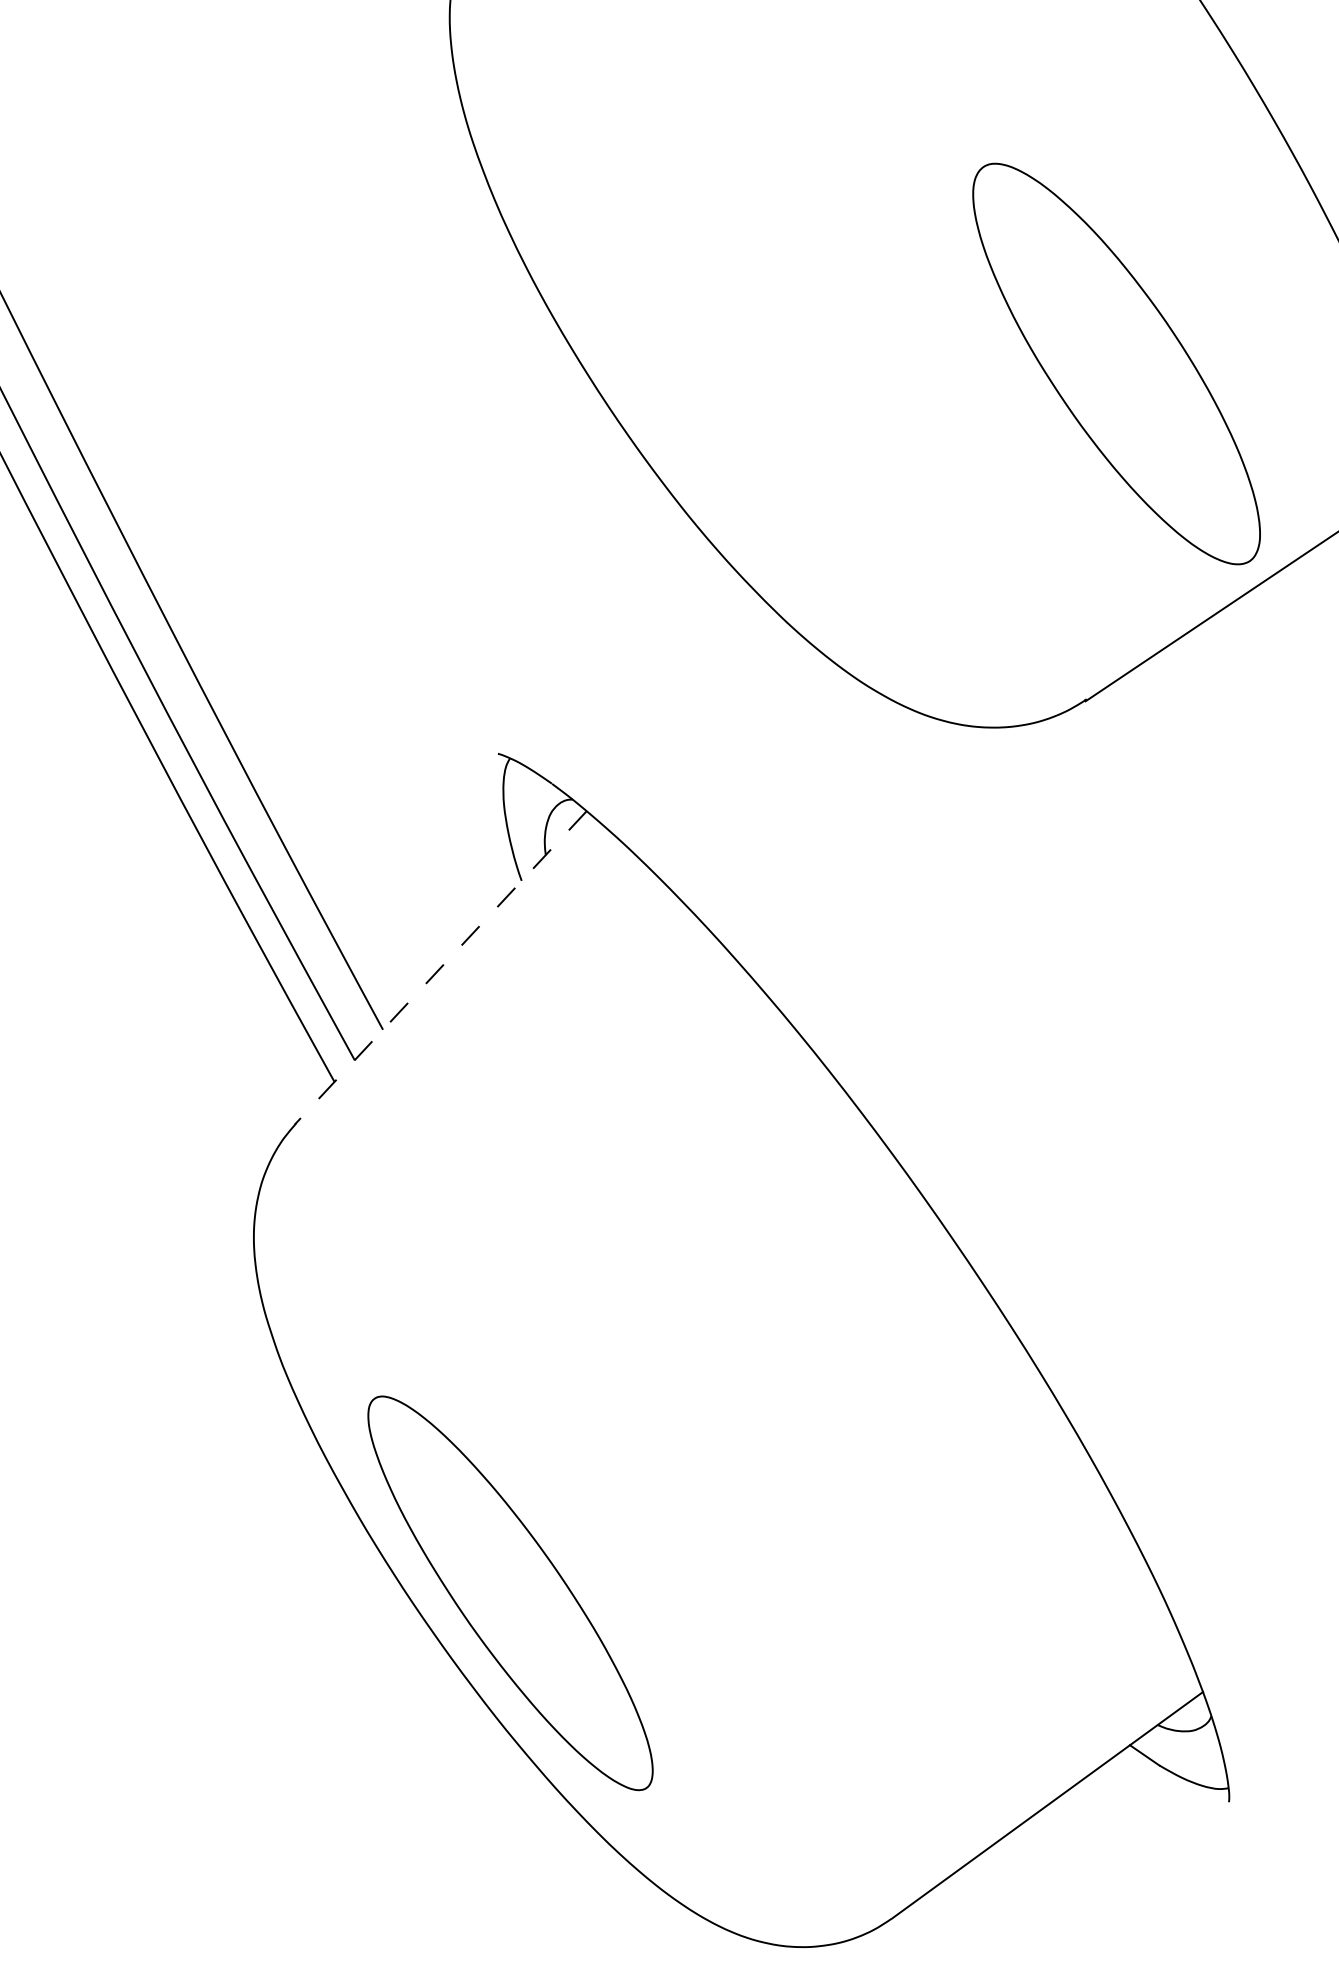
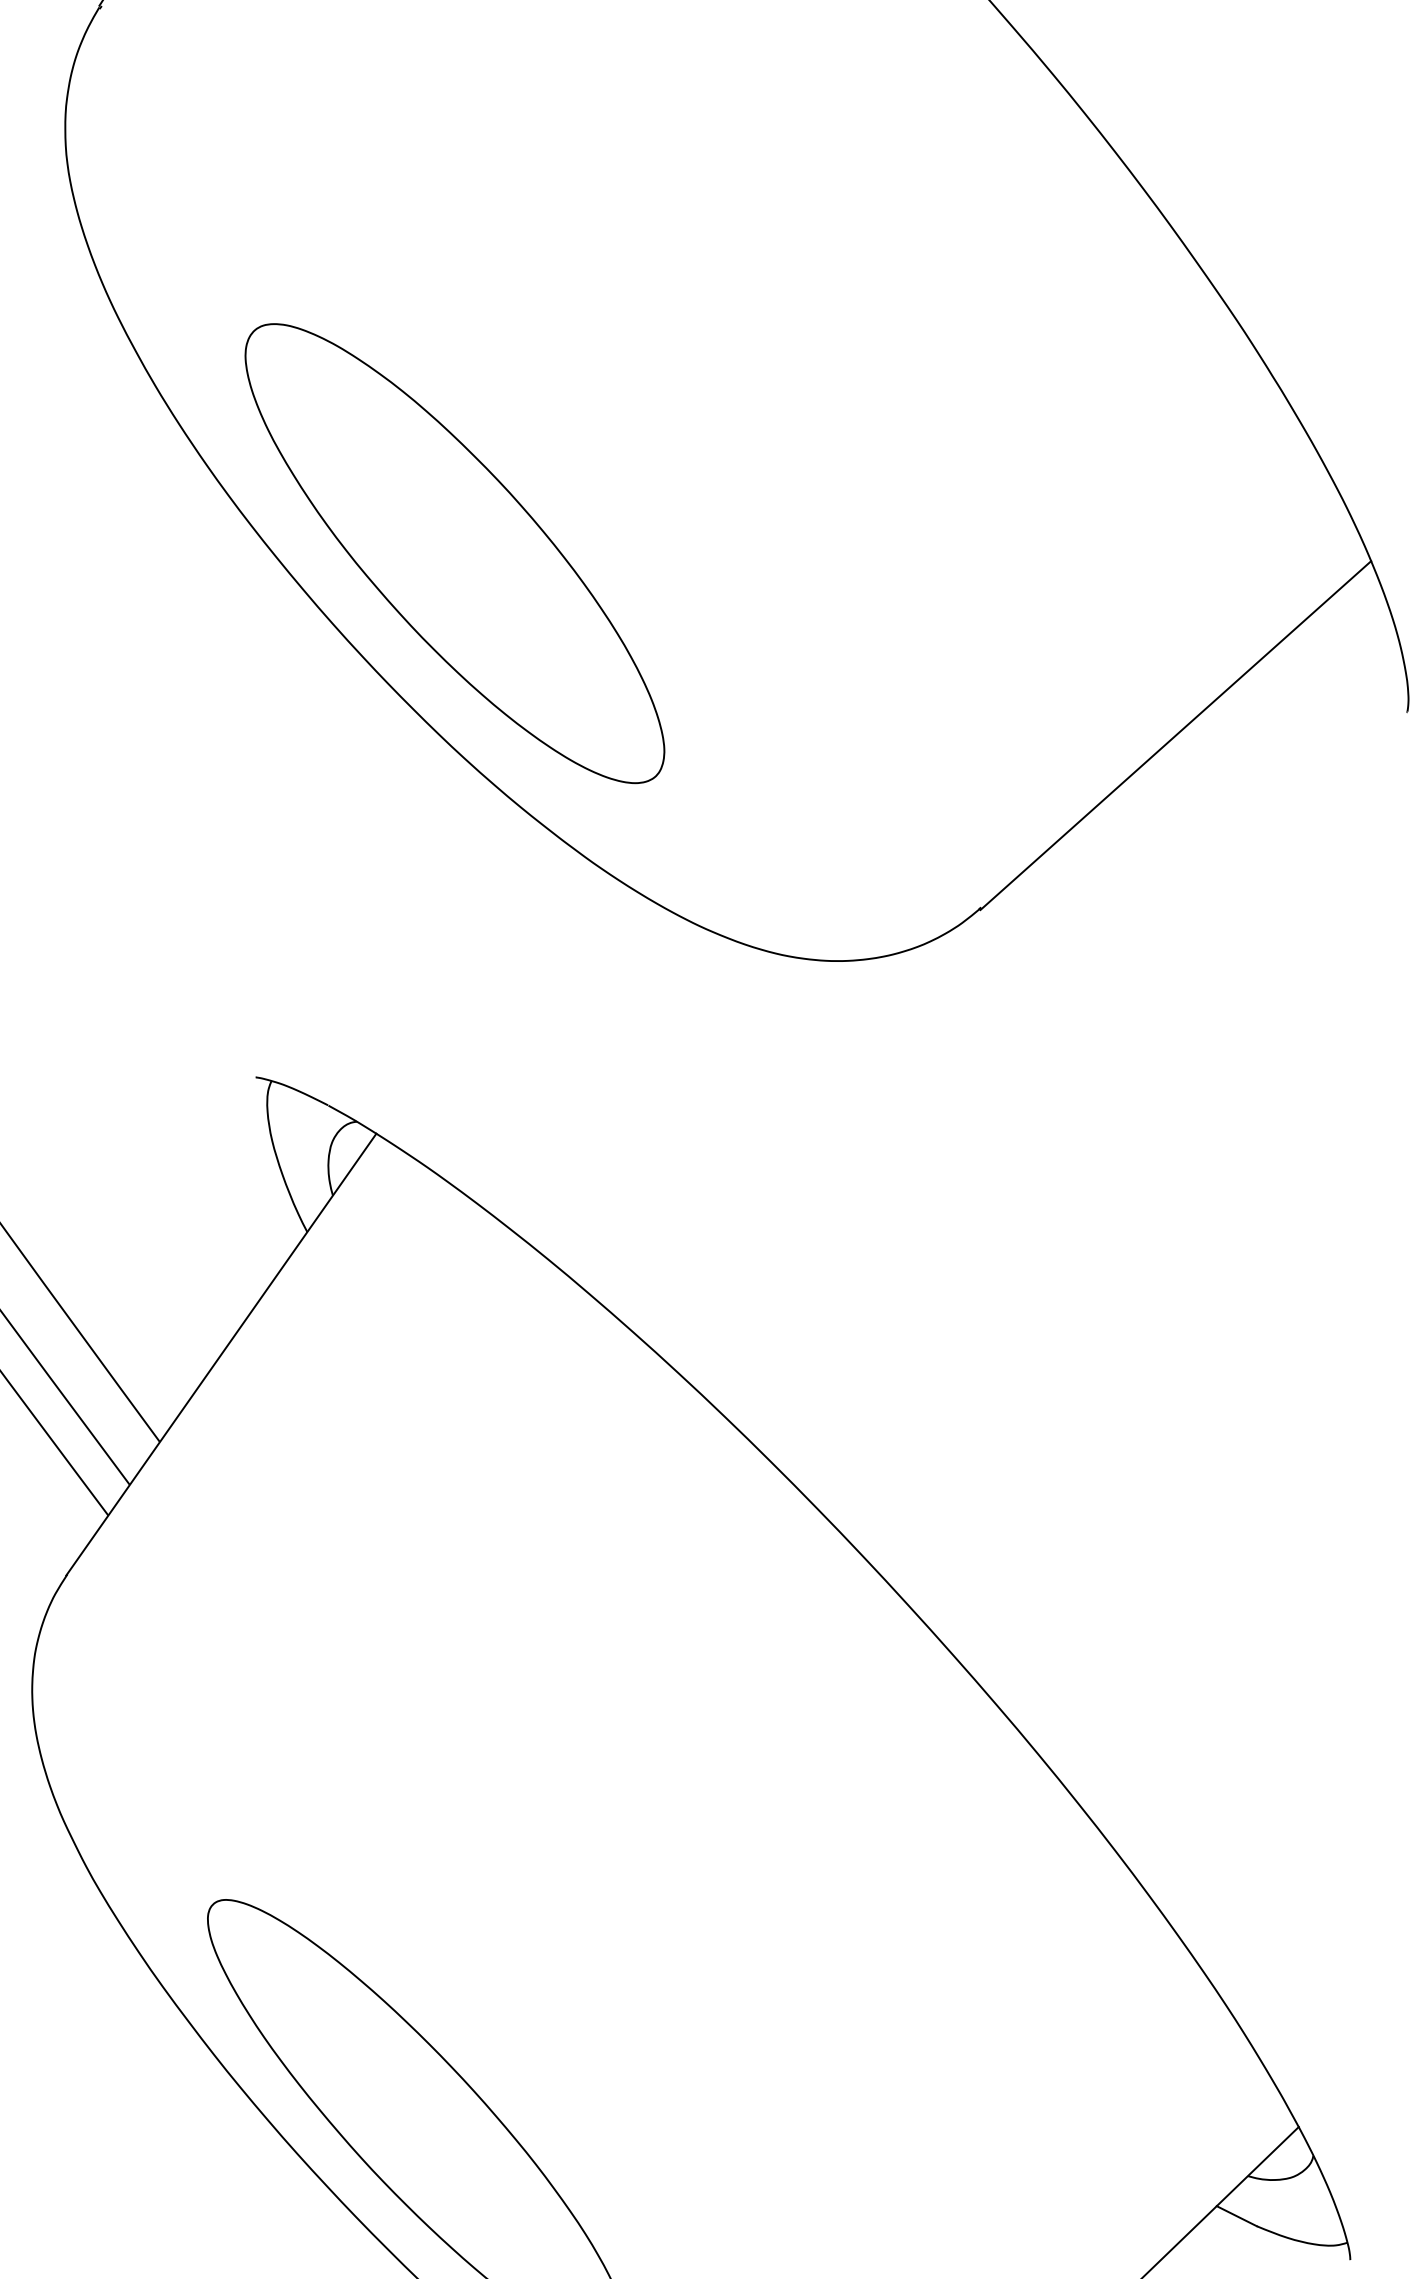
part: (1116, 363) -> (454, 552), moved
line: (440, 968) -> (221, 1355), dashed -> solid

